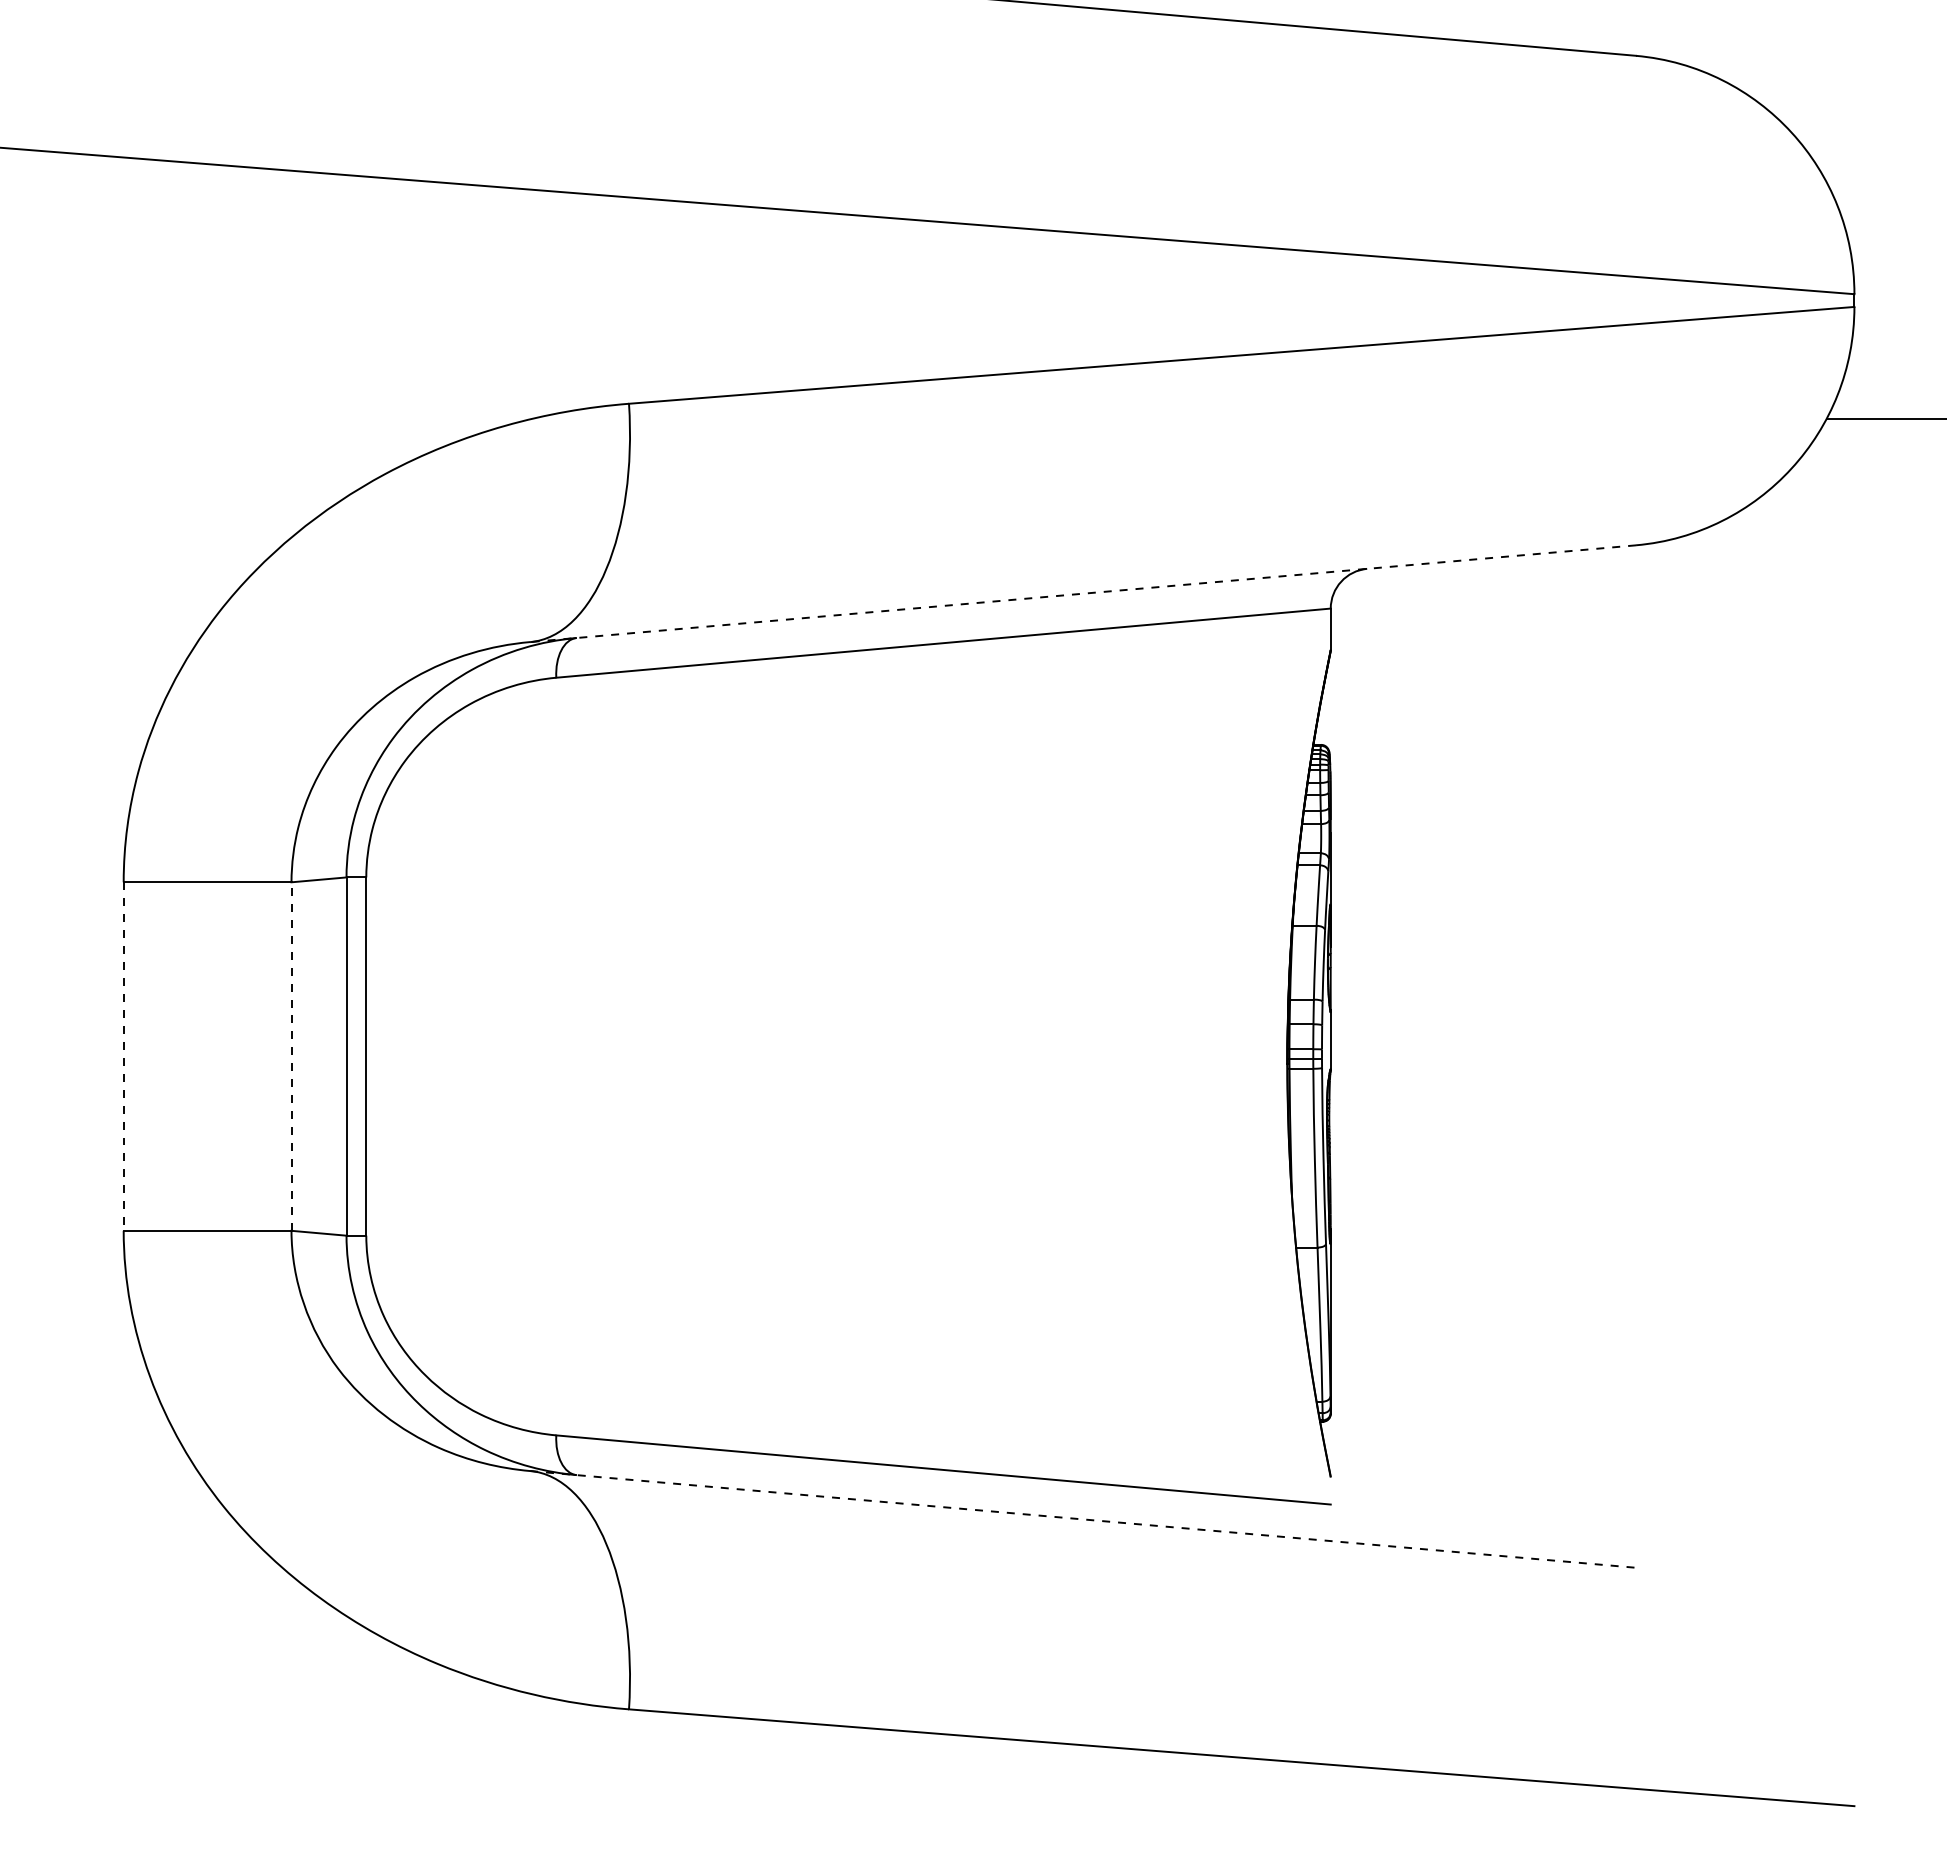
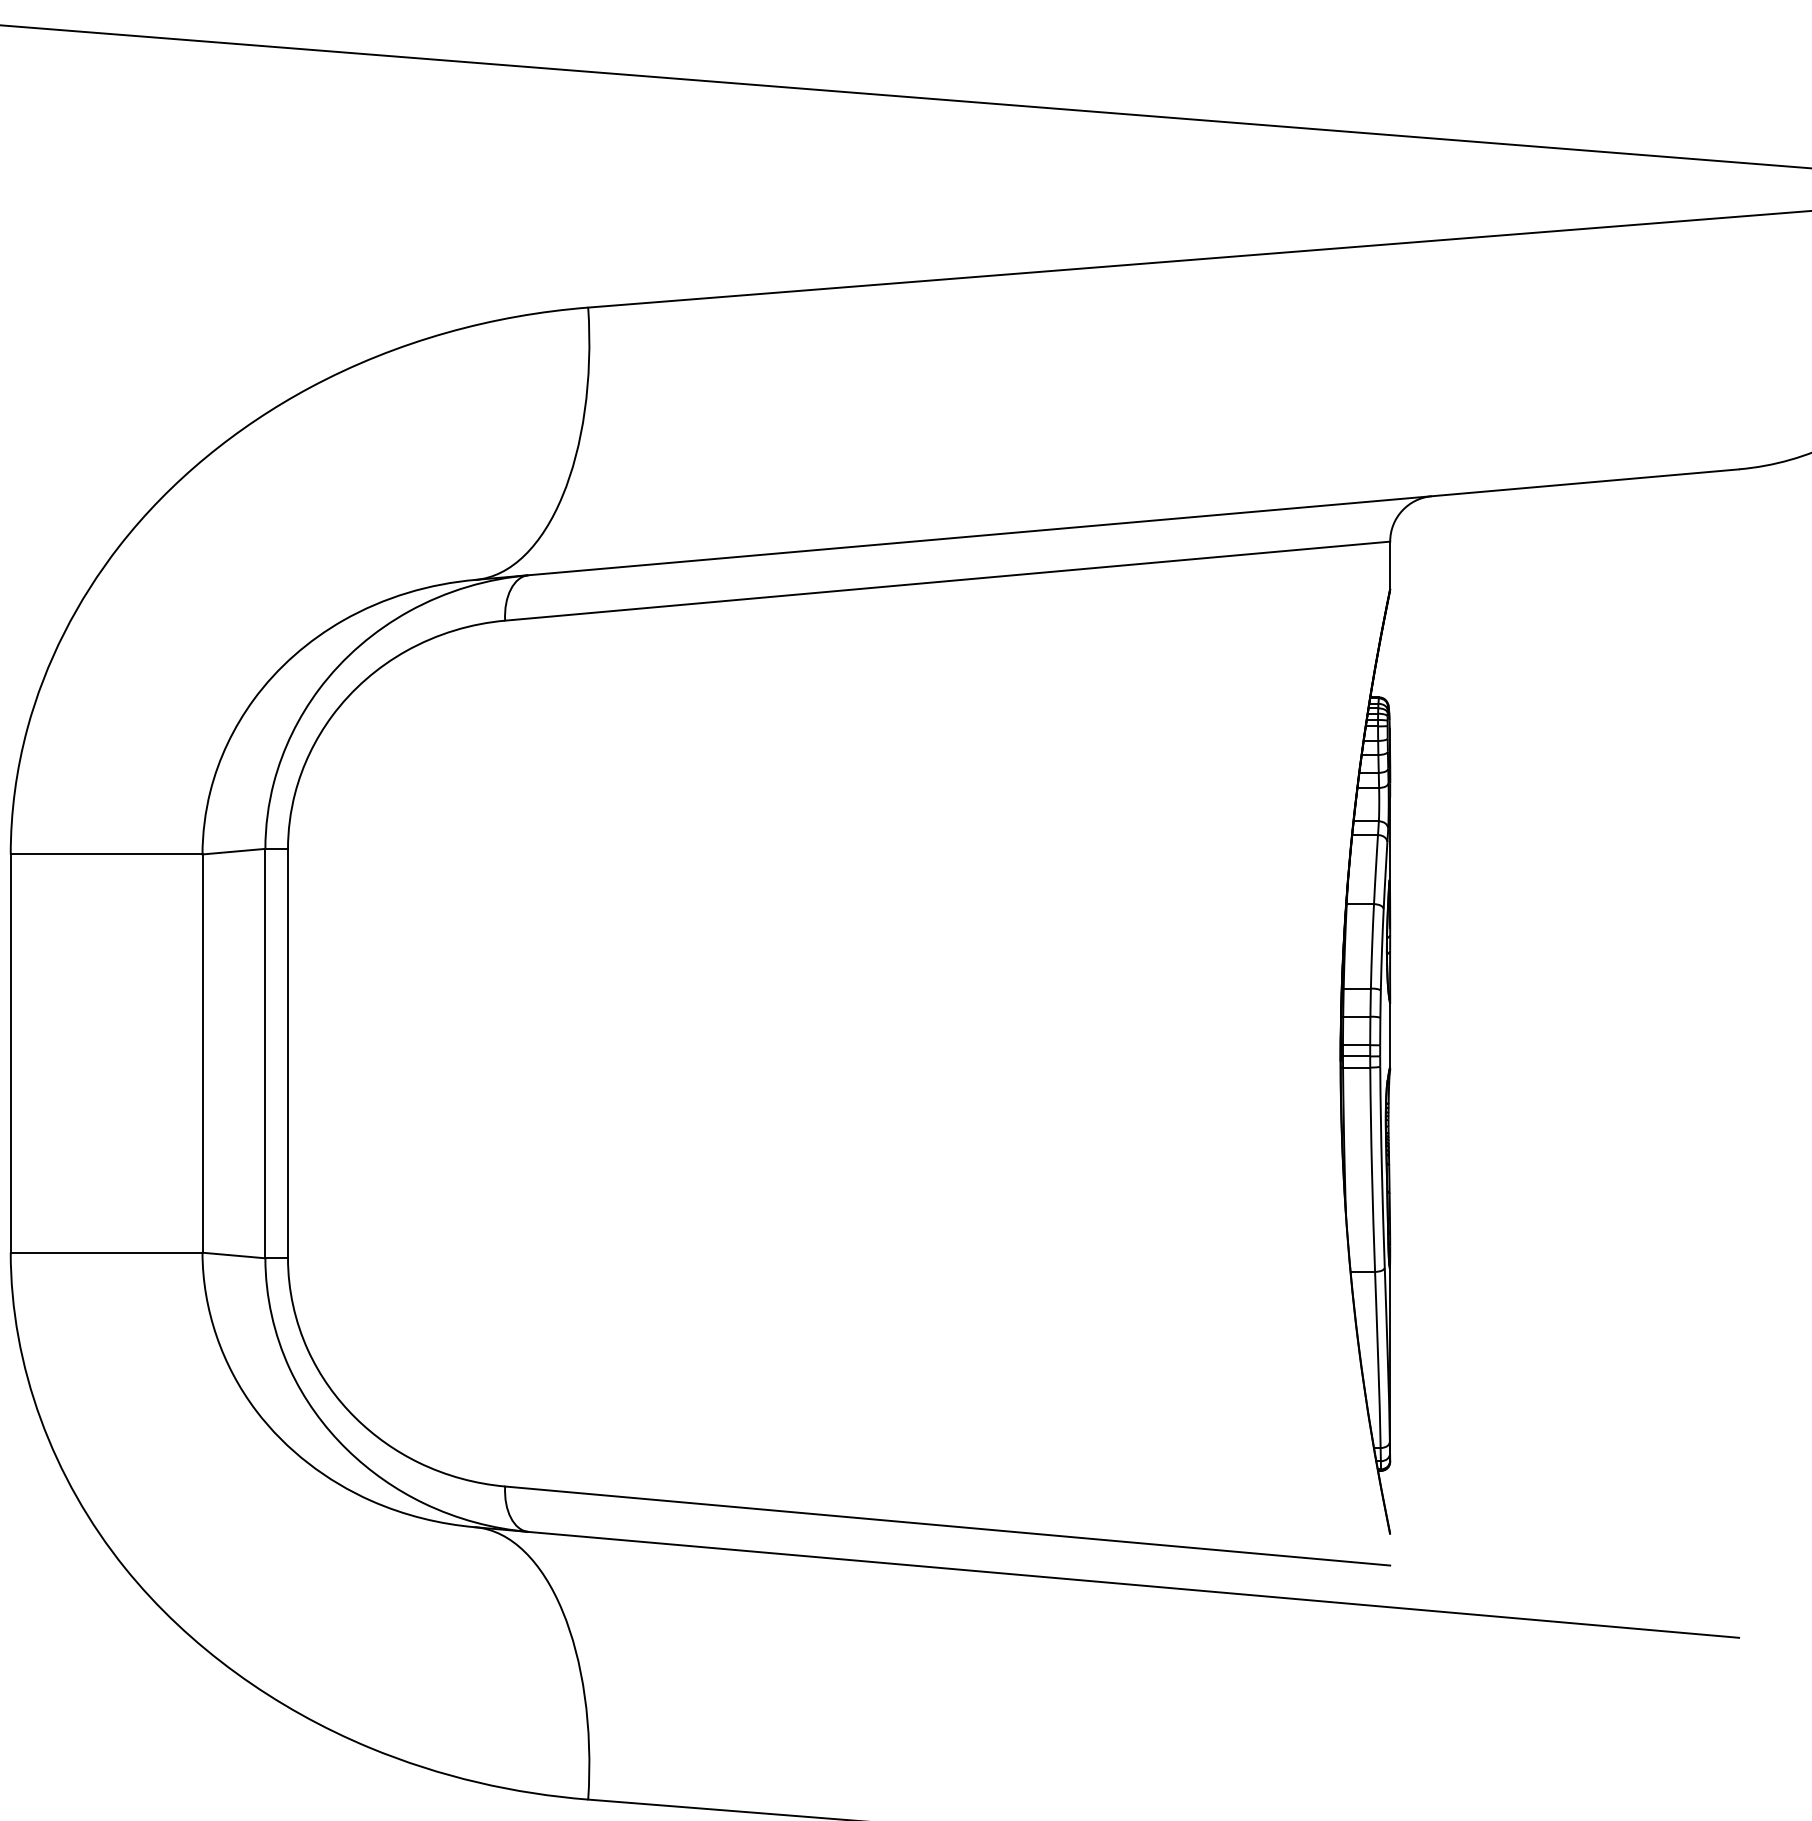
line: (1082, 593) -> (1106, 524), dashed -> solid
line: (291, 1056) -> (202, 1053), dashed -> solid
line: (123, 1057) -> (10, 1054), dashed -> solid
line: (1083, 1519) -> (1107, 1582), dashed -> solid

